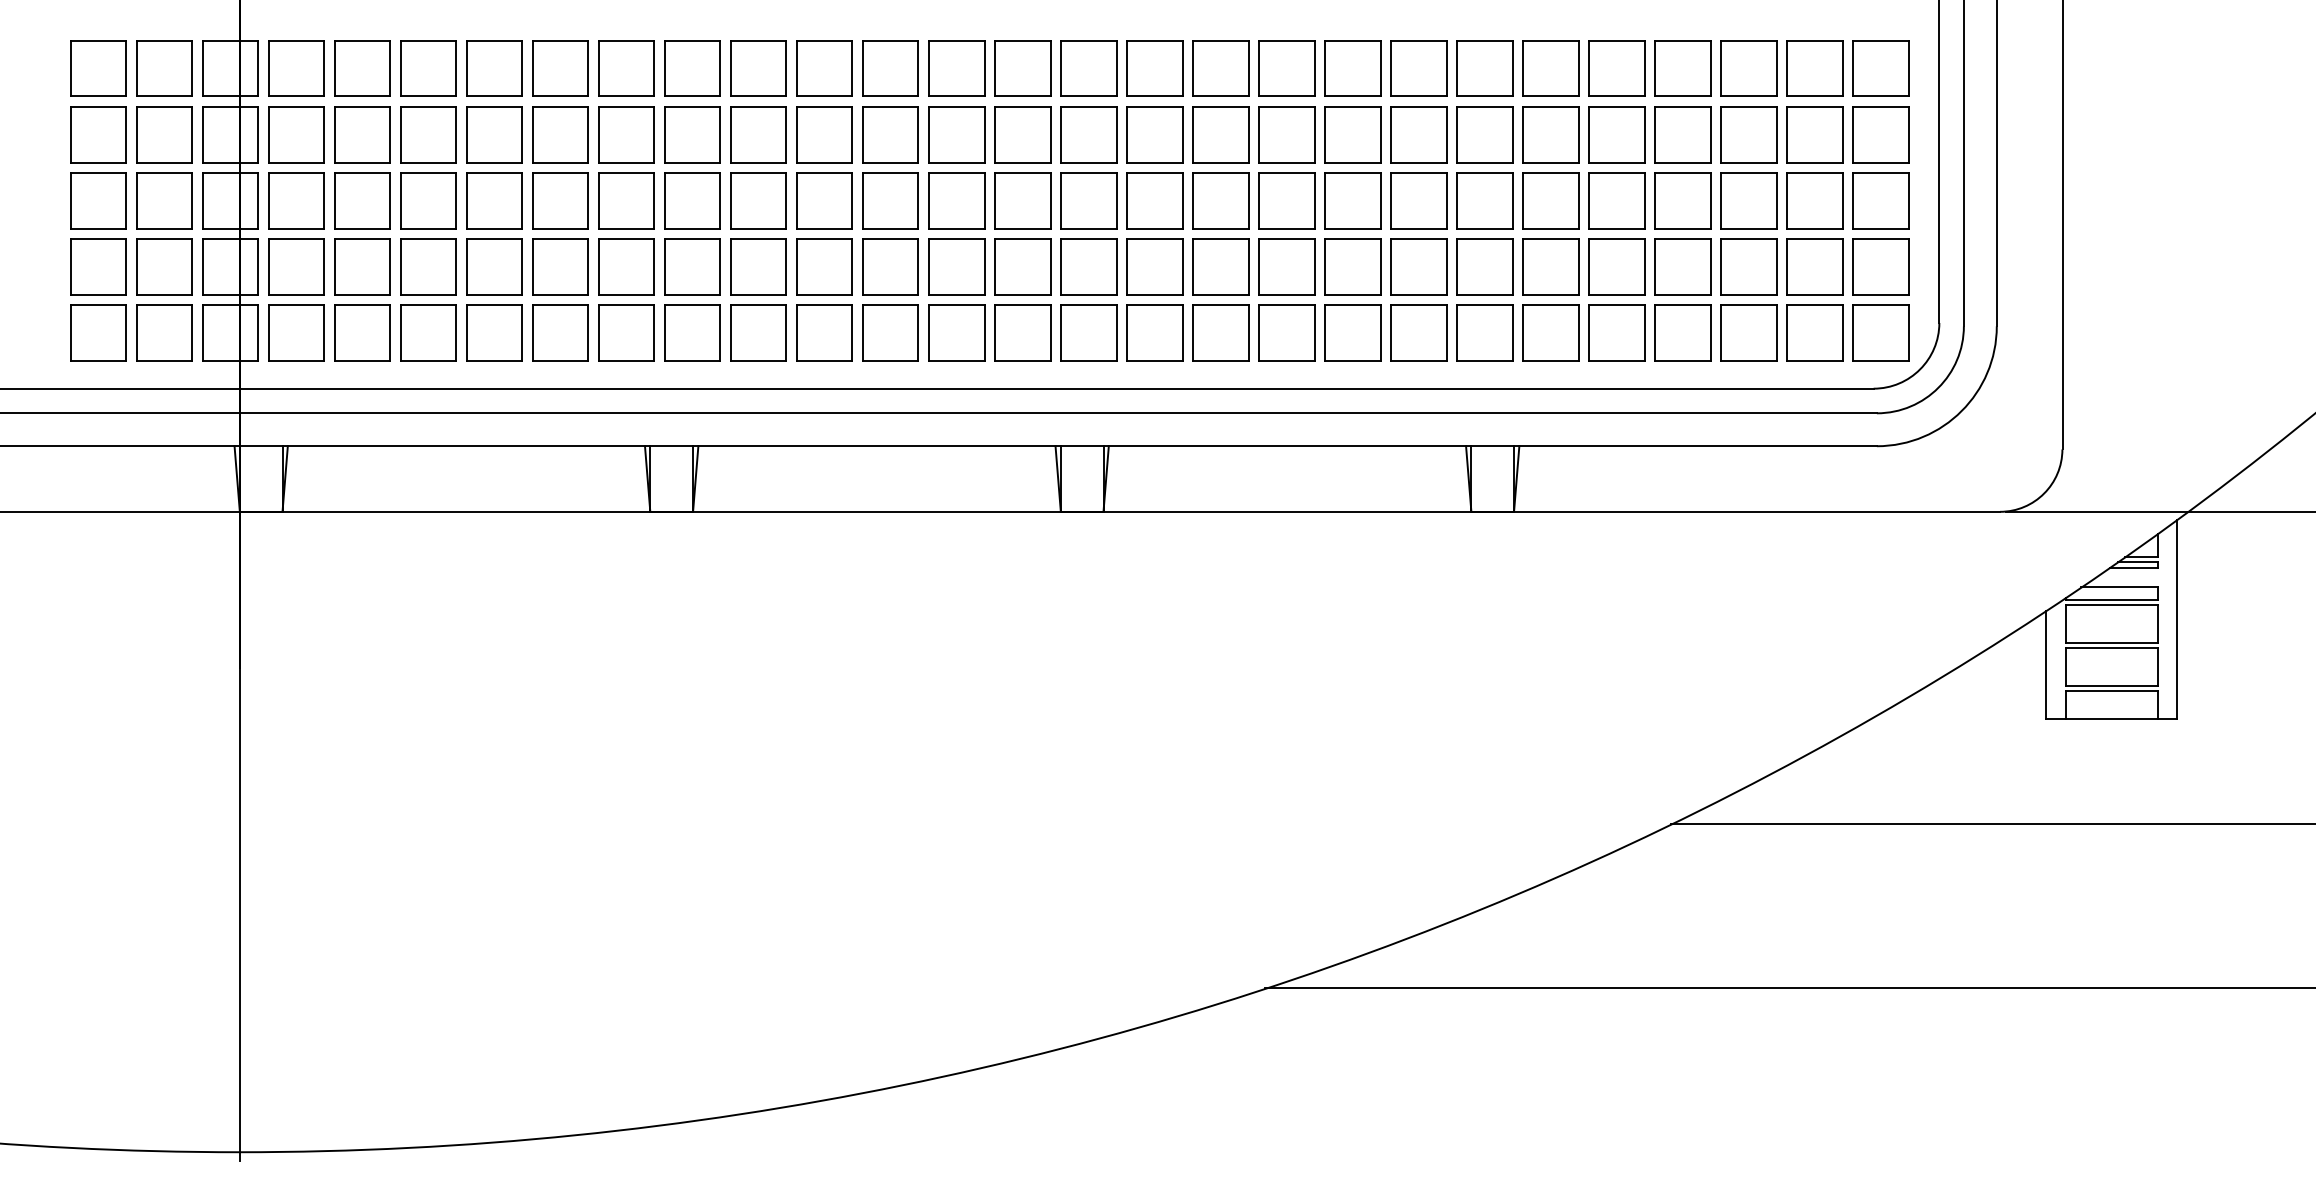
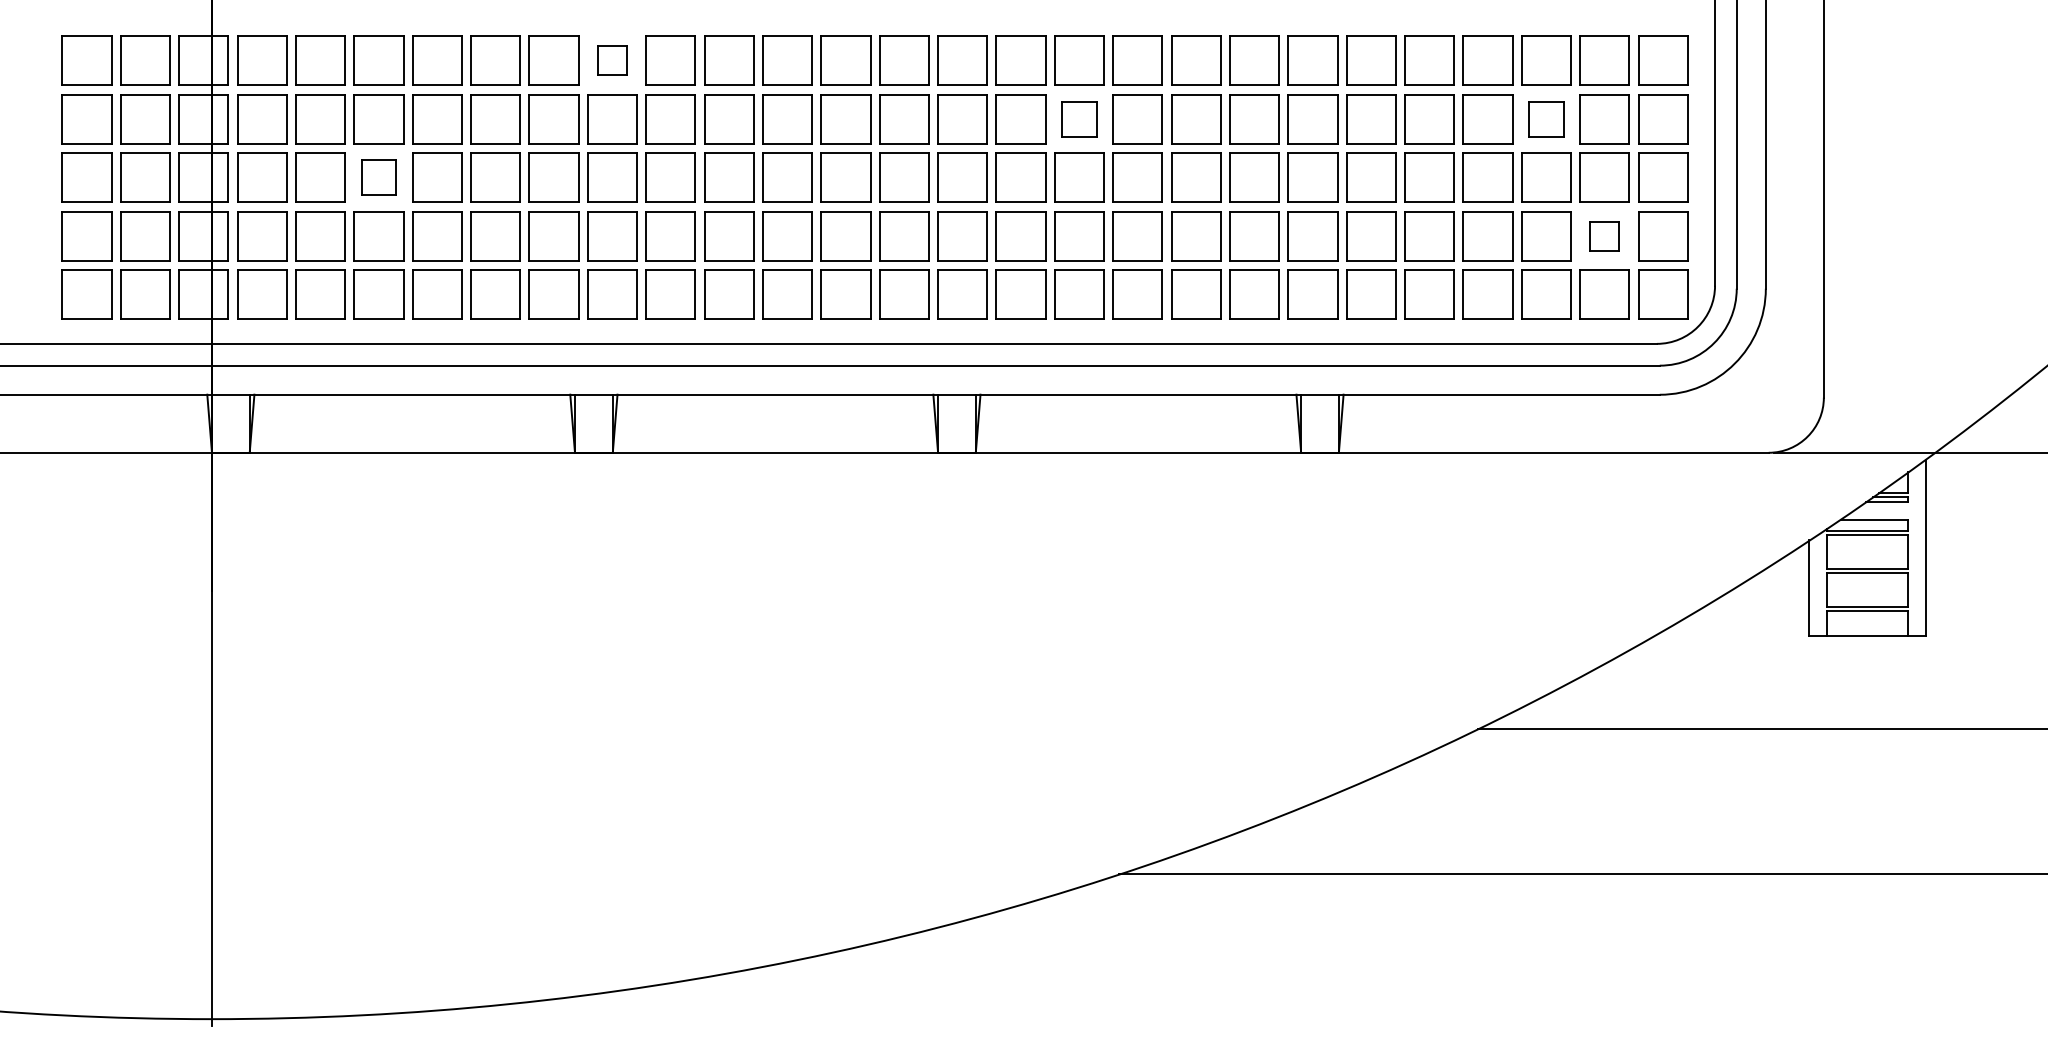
part: (692, 68) -> (612, 60), size x0.6
part: (1220, 134) -> (1079, 119), size x0.7
part: (1748, 134) -> (1546, 119), size x0.7
part: (428, 200) -> (378, 177), size x0.7
part: (1814, 267) -> (1604, 236), size x0.6

